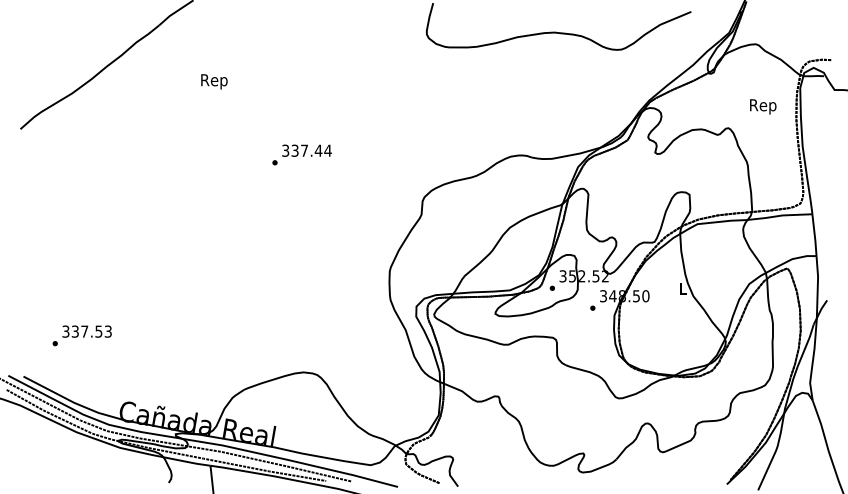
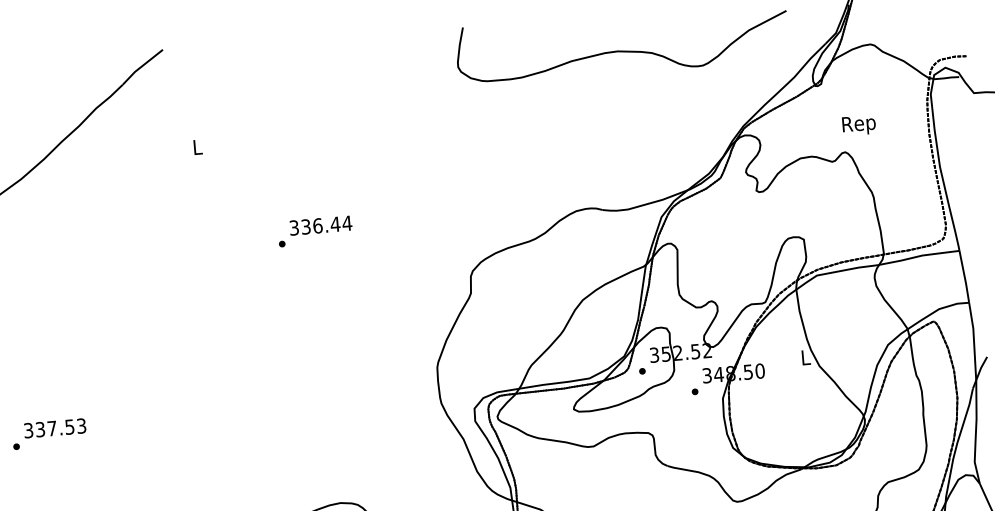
text: (214, 81) -> (197, 148), Rep -> L
text: (763, 106) -> (859, 125), moved
text: (304, 150) -> (317, 225), 337.44 -> 336.44
text: (81, 335) -> (48, 433), moved

